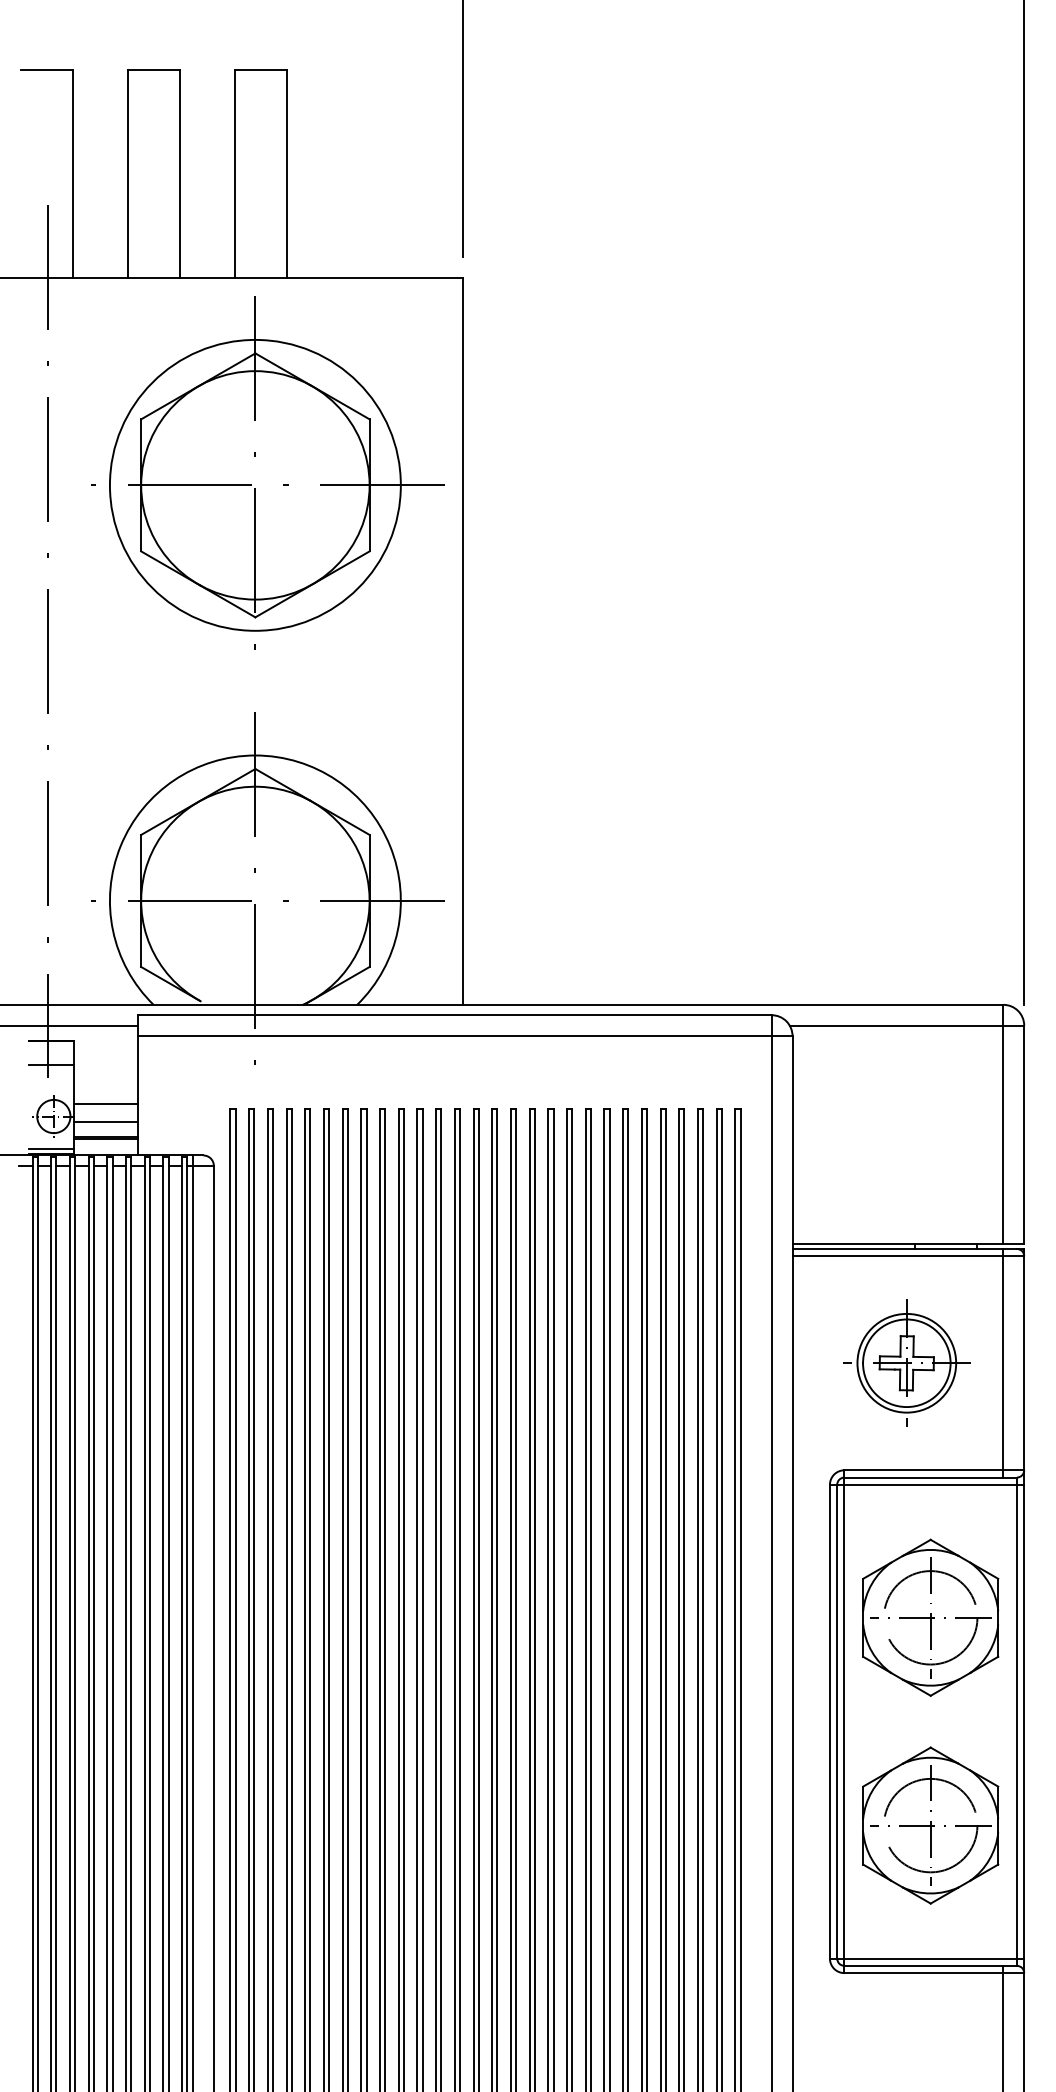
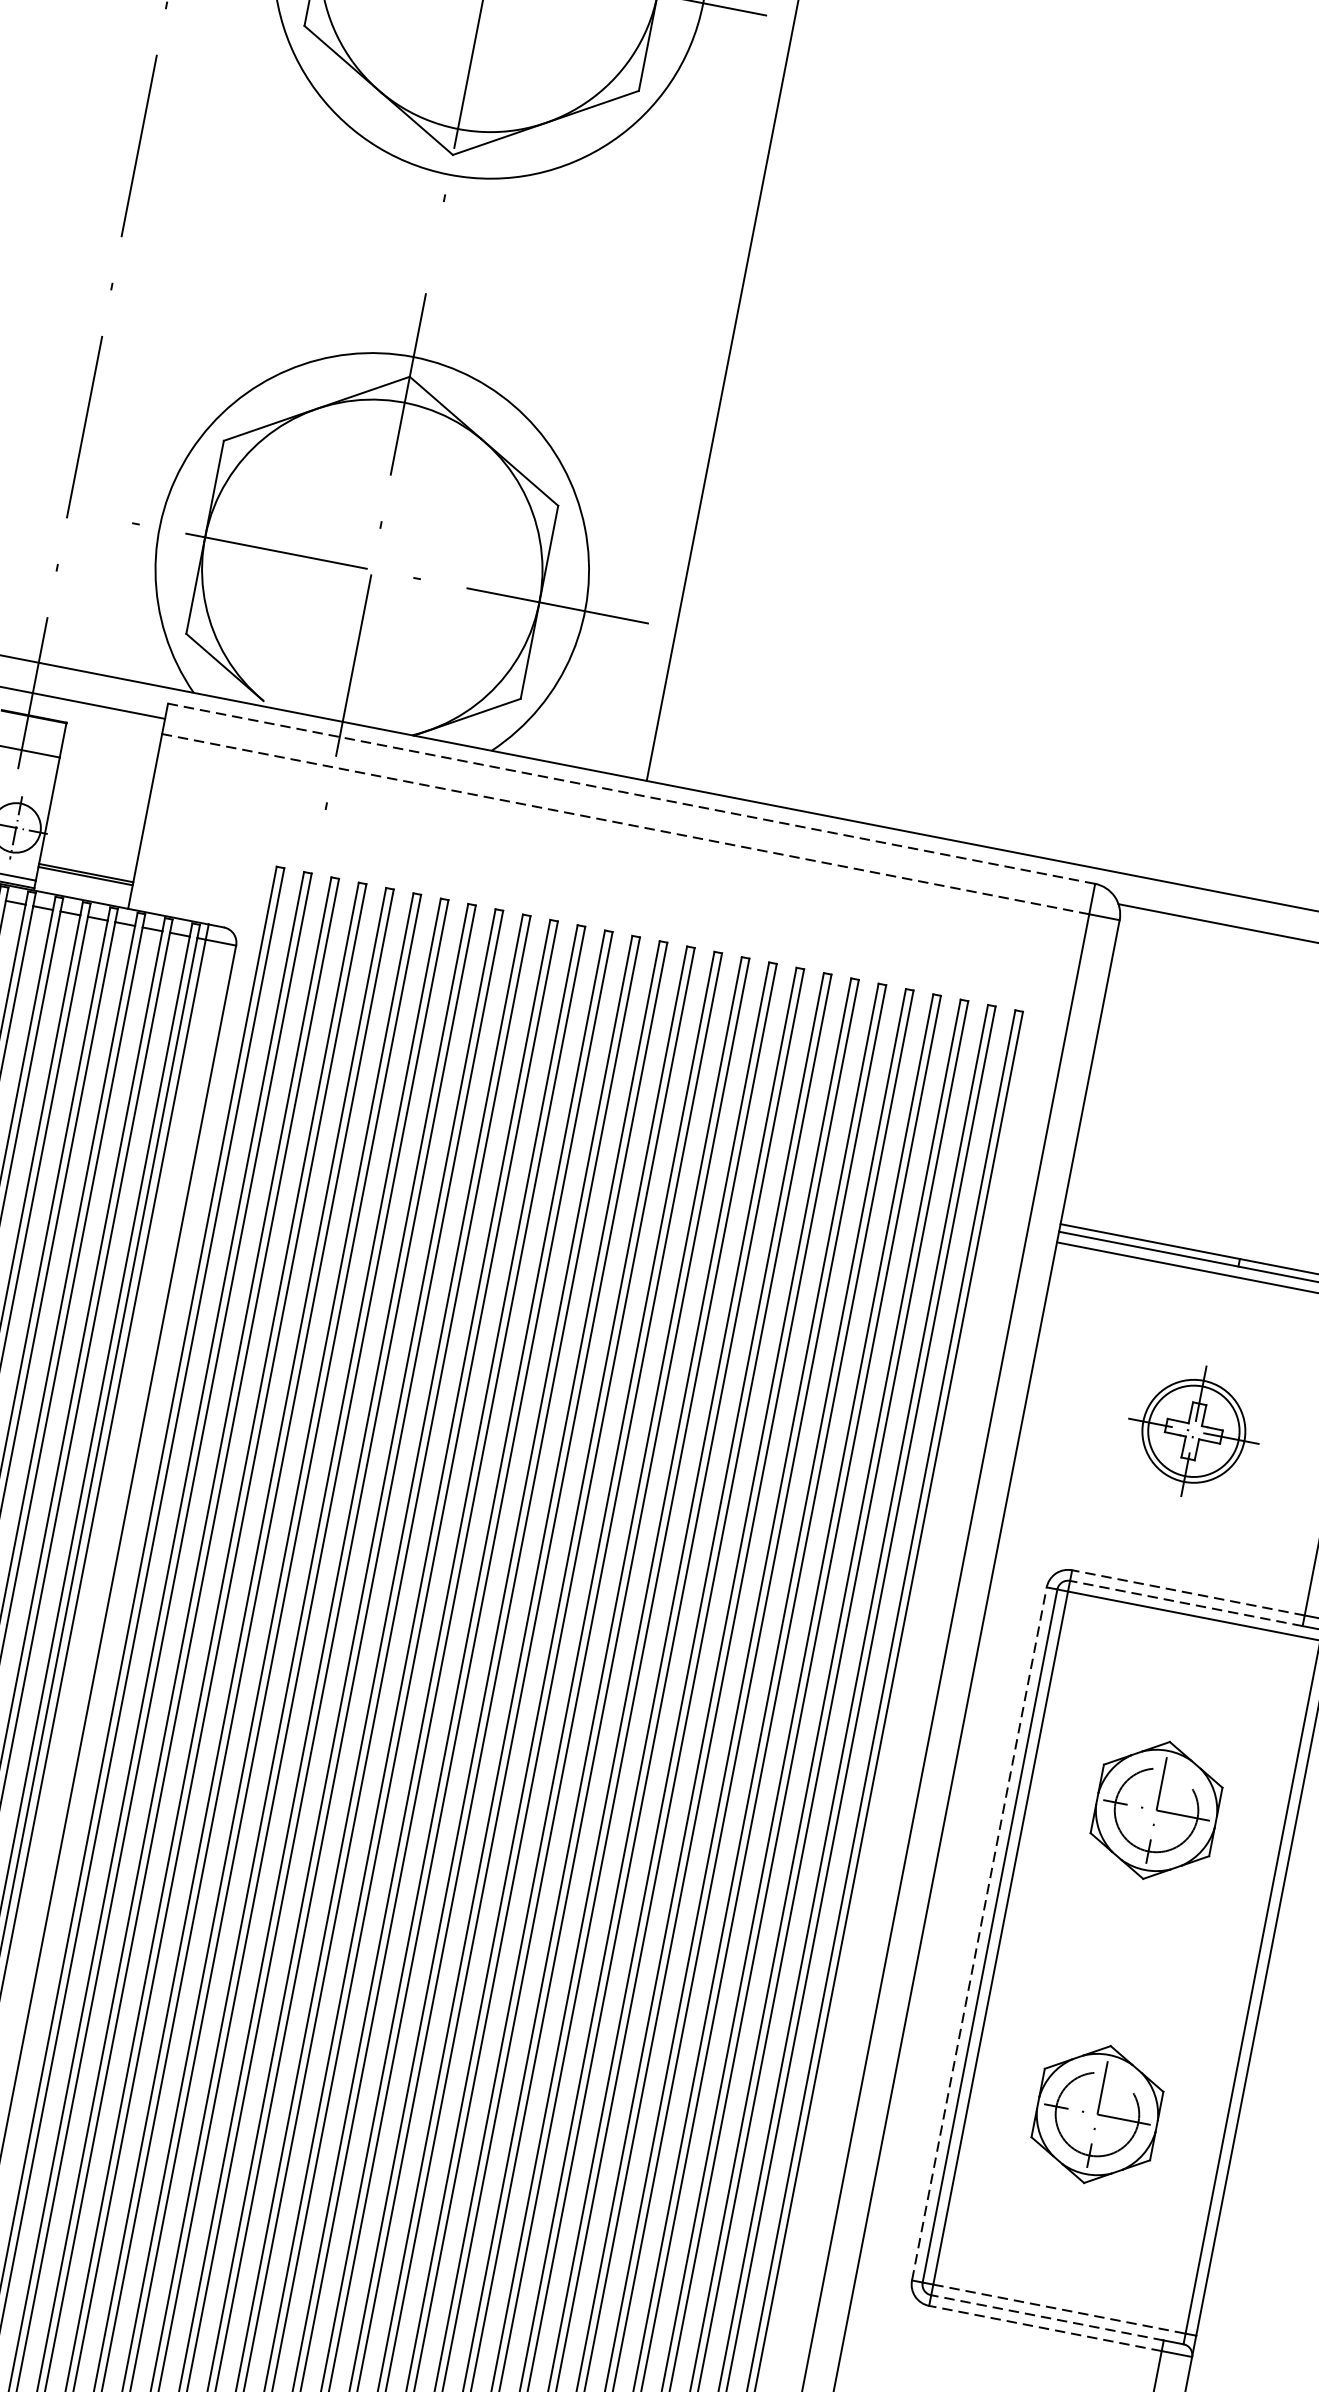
line: (454, 1015) -> (630, 794), solid -> dashed
line: (454, 1036) -> (625, 824), solid -> dashed
line: (105, 1103) -> (95, 823), removed
line: (105, 1121) -> (90, 849), removed
part: (906, 1362) -> (1193, 1430), size x0.7
line: (923, 1470) -> (1187, 1593), solid -> dashed
line: (923, 1477) -> (1185, 1603), solid -> dashed
part: (930, 1617) -> (1156, 1810), size x0.6
line: (829, 1721) -> (978, 1933), solid -> dashed
part: (930, 1825) -> (1096, 2114), size x0.6
line: (931, 1958) -> (1060, 2309), solid -> dashed
line: (923, 1965) -> (1046, 2317), solid -> dashed
line: (923, 1973) -> (1044, 2328), solid -> dashed

